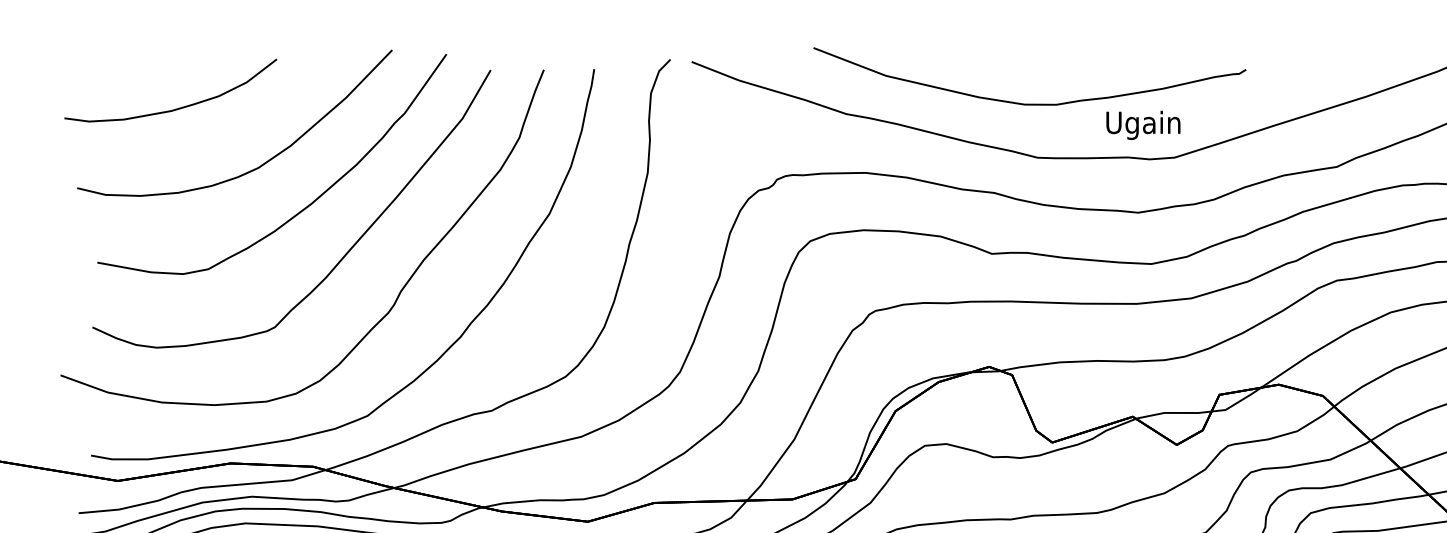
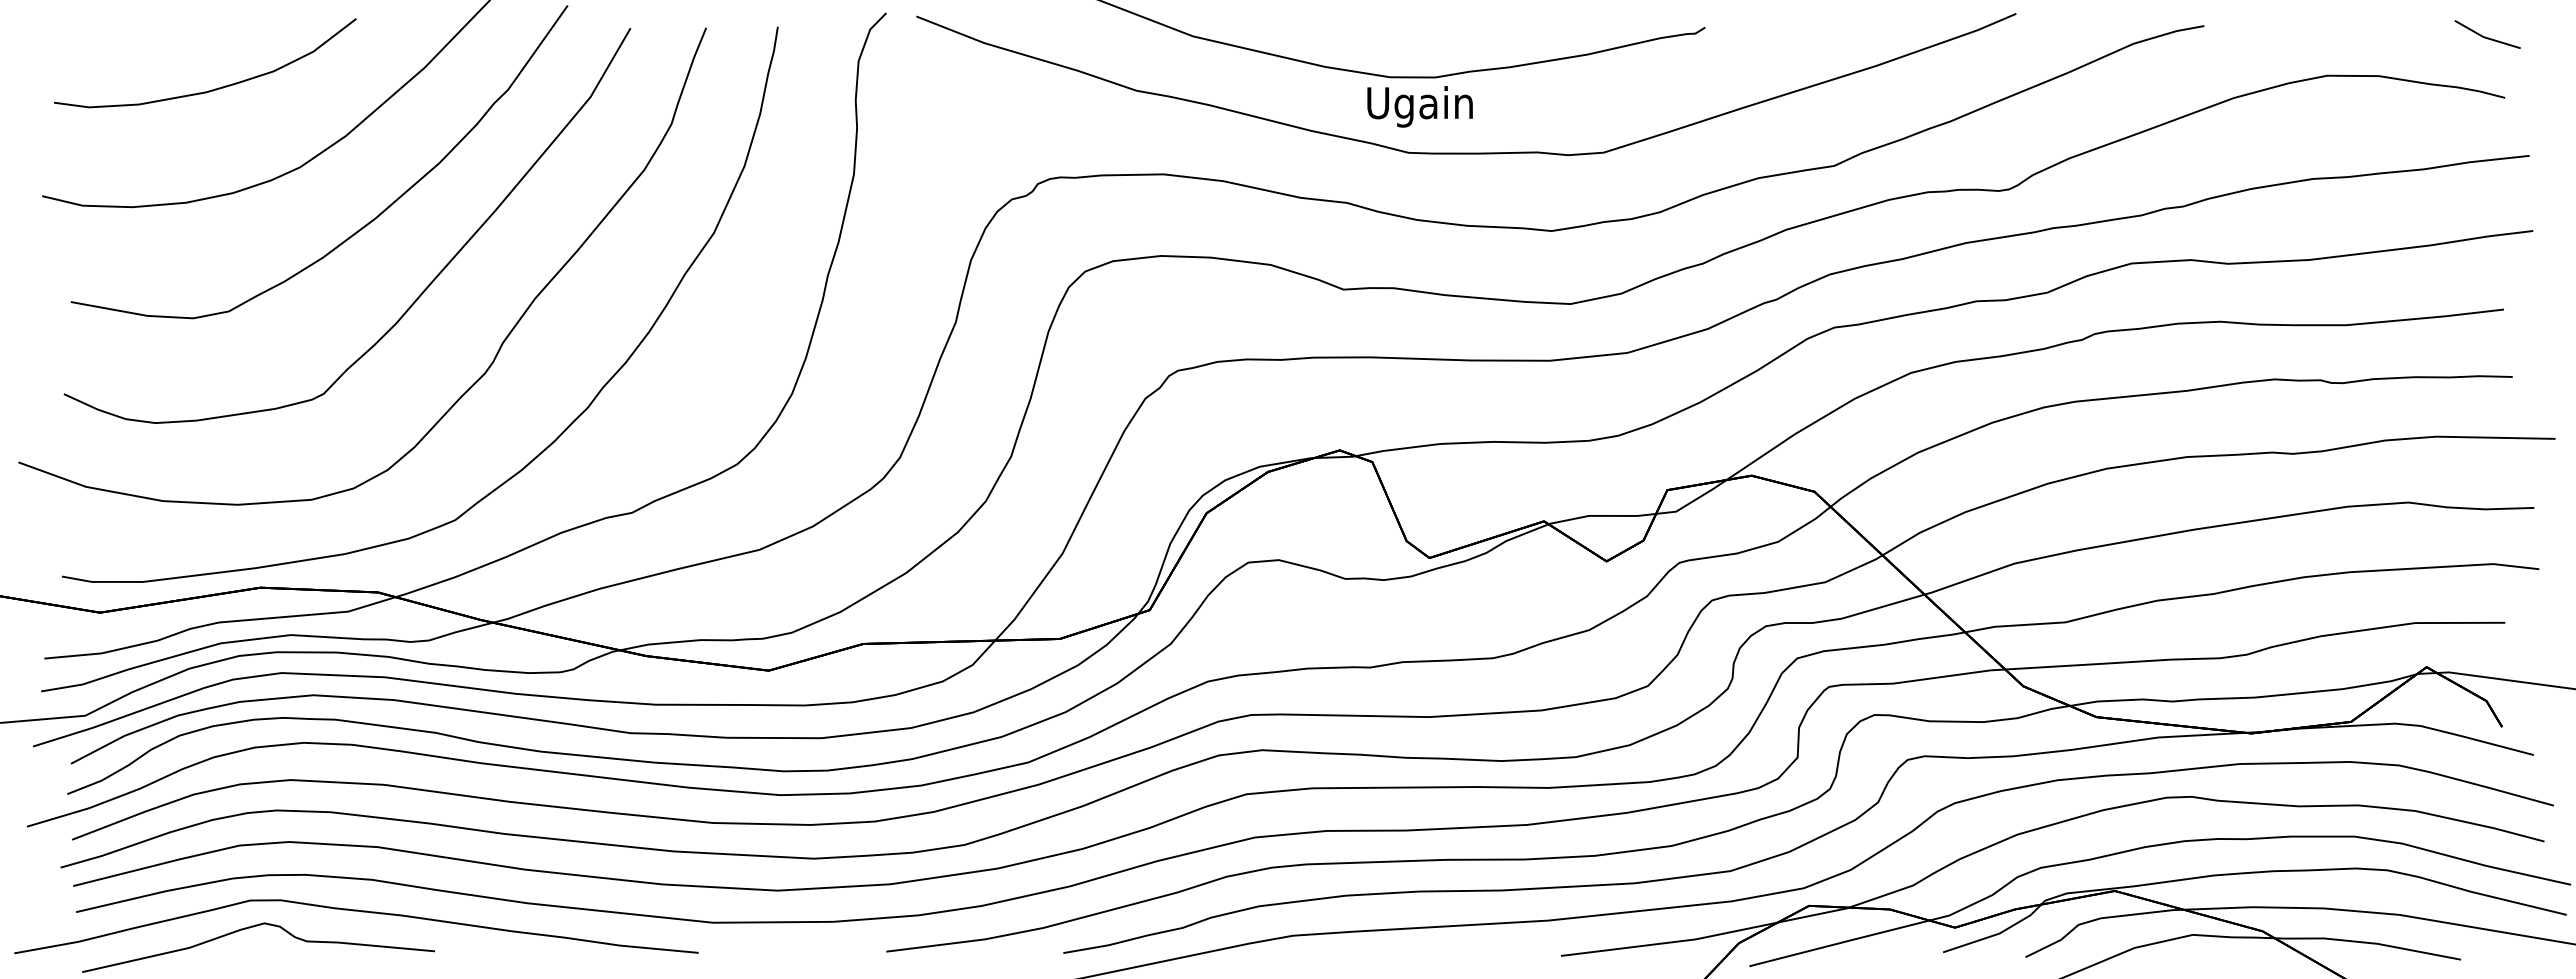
part: (175, 109) -> (211, 89), moved
text: (1142, 125) -> (1419, 106), moved

